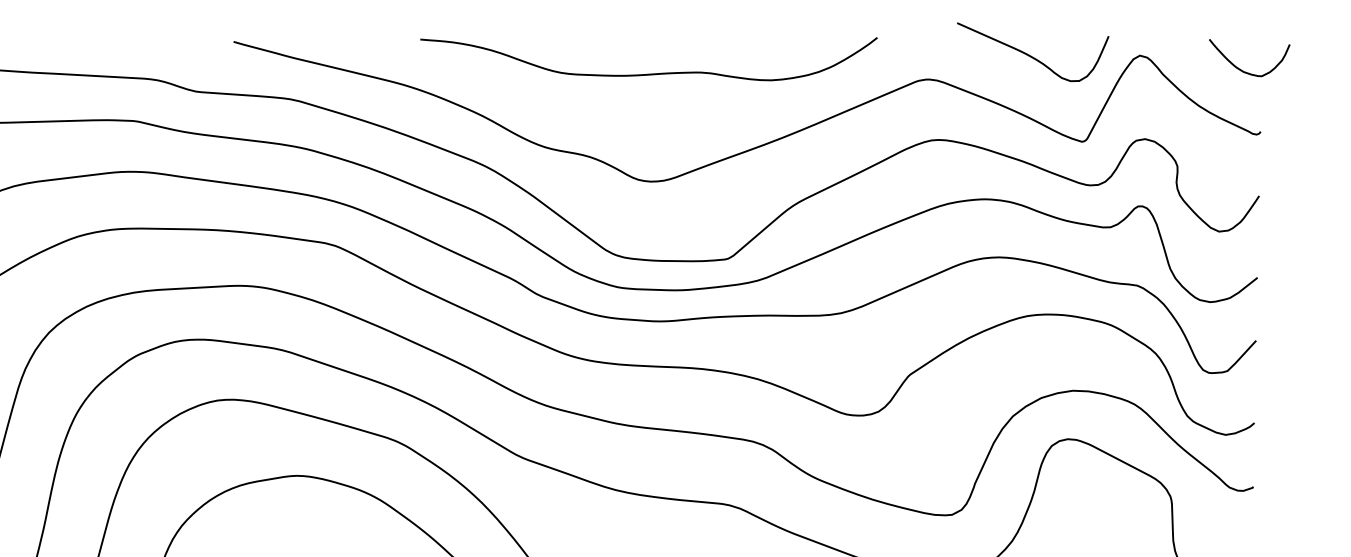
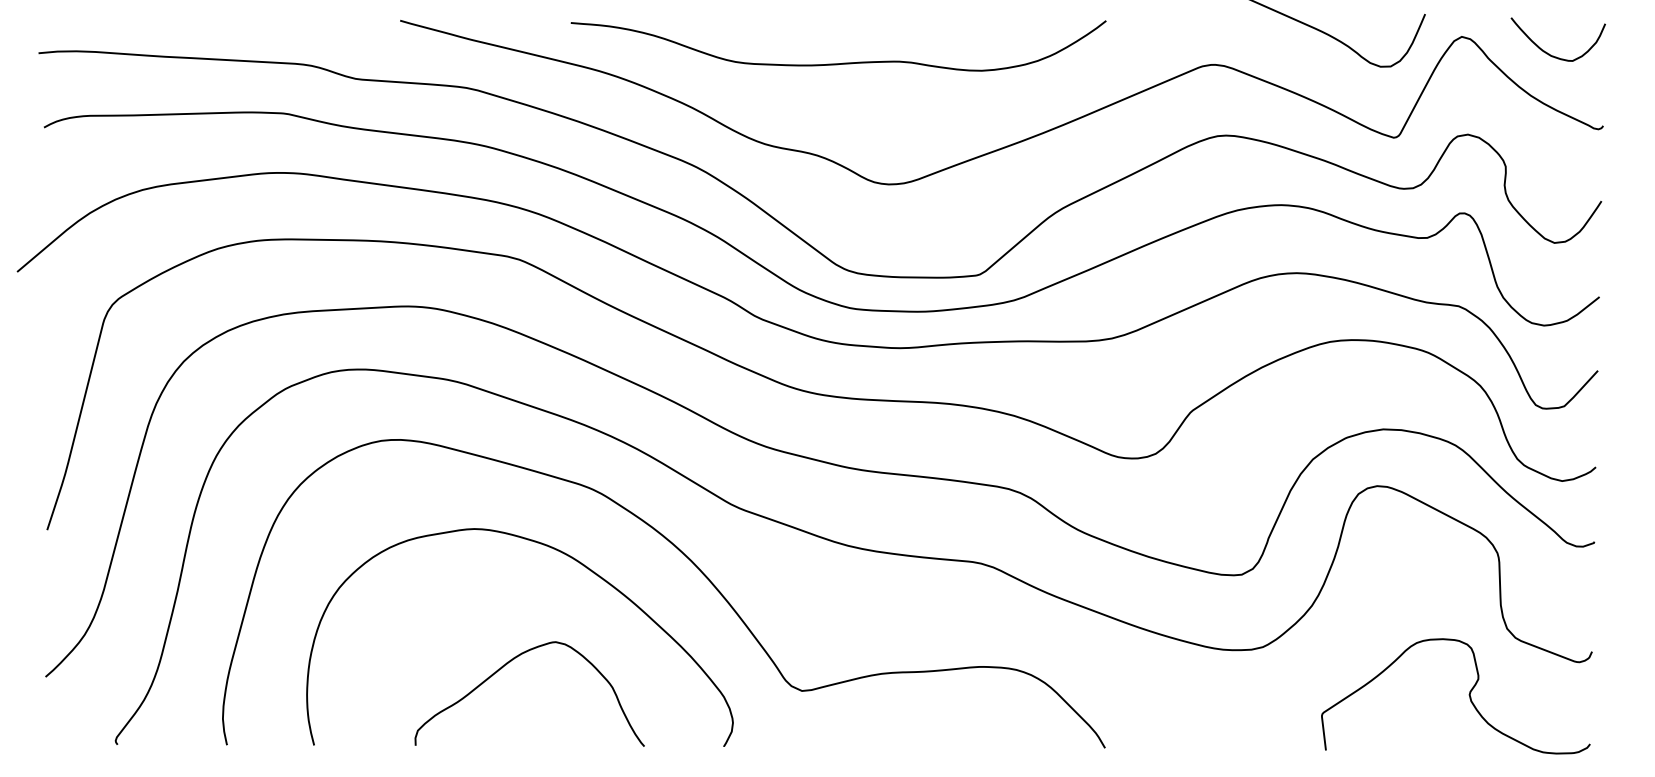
curve: (1242, 69) -> (1549, 53), moved
curve: (653, 73) -> (843, 62), moved

